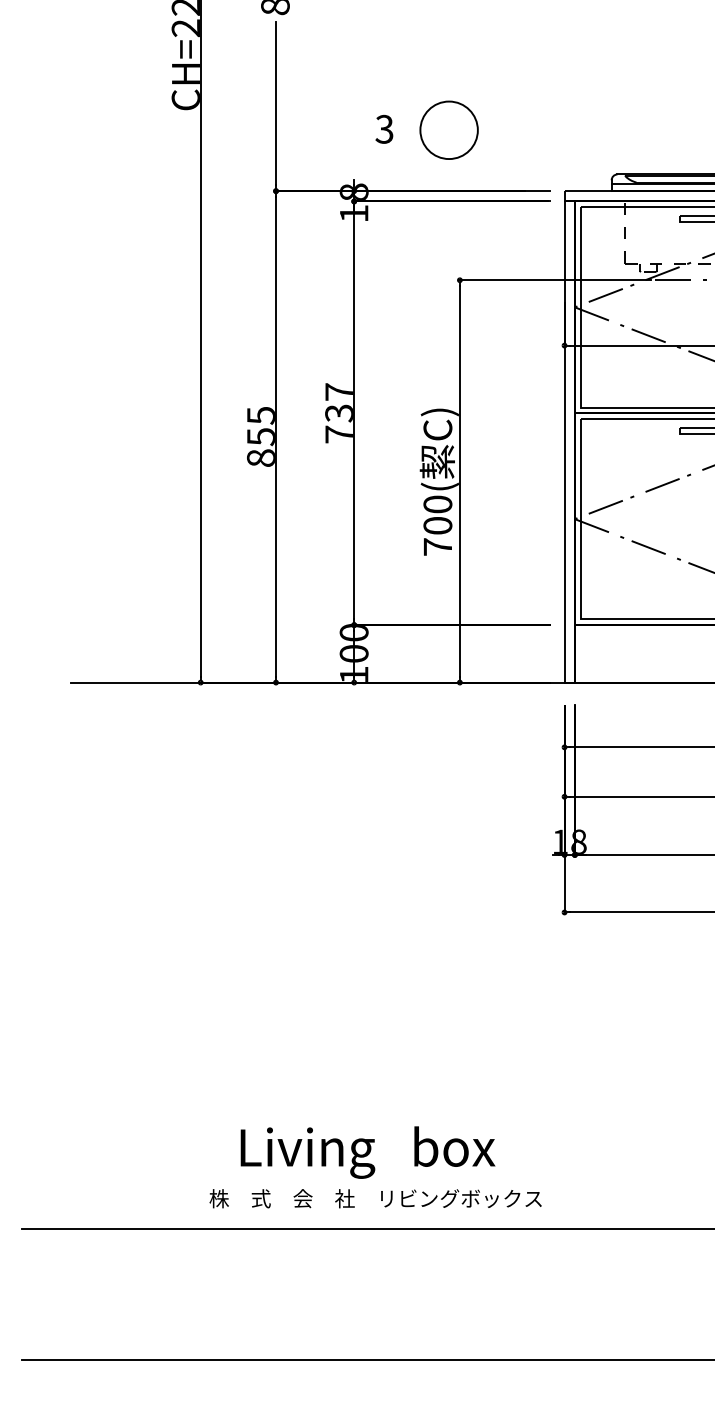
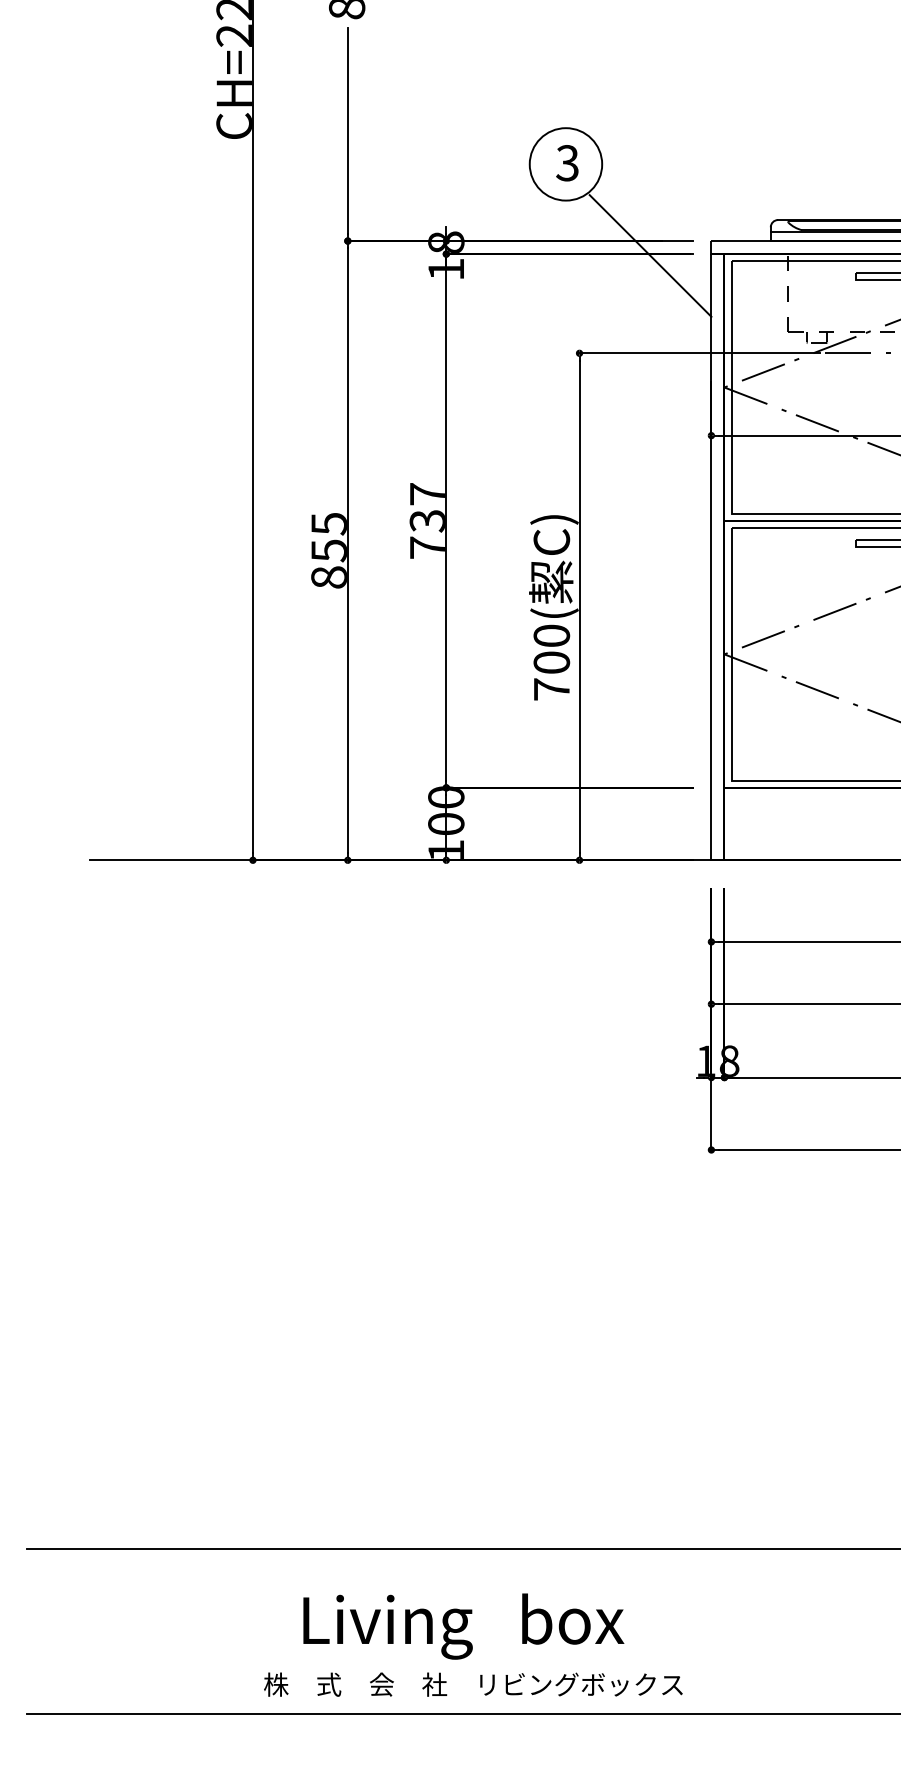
text: (384, 129) -> (567, 163), moved
line: (516, 202) -> (650, 255), added
text: (375, 1166) -> (473, 1644), moved

